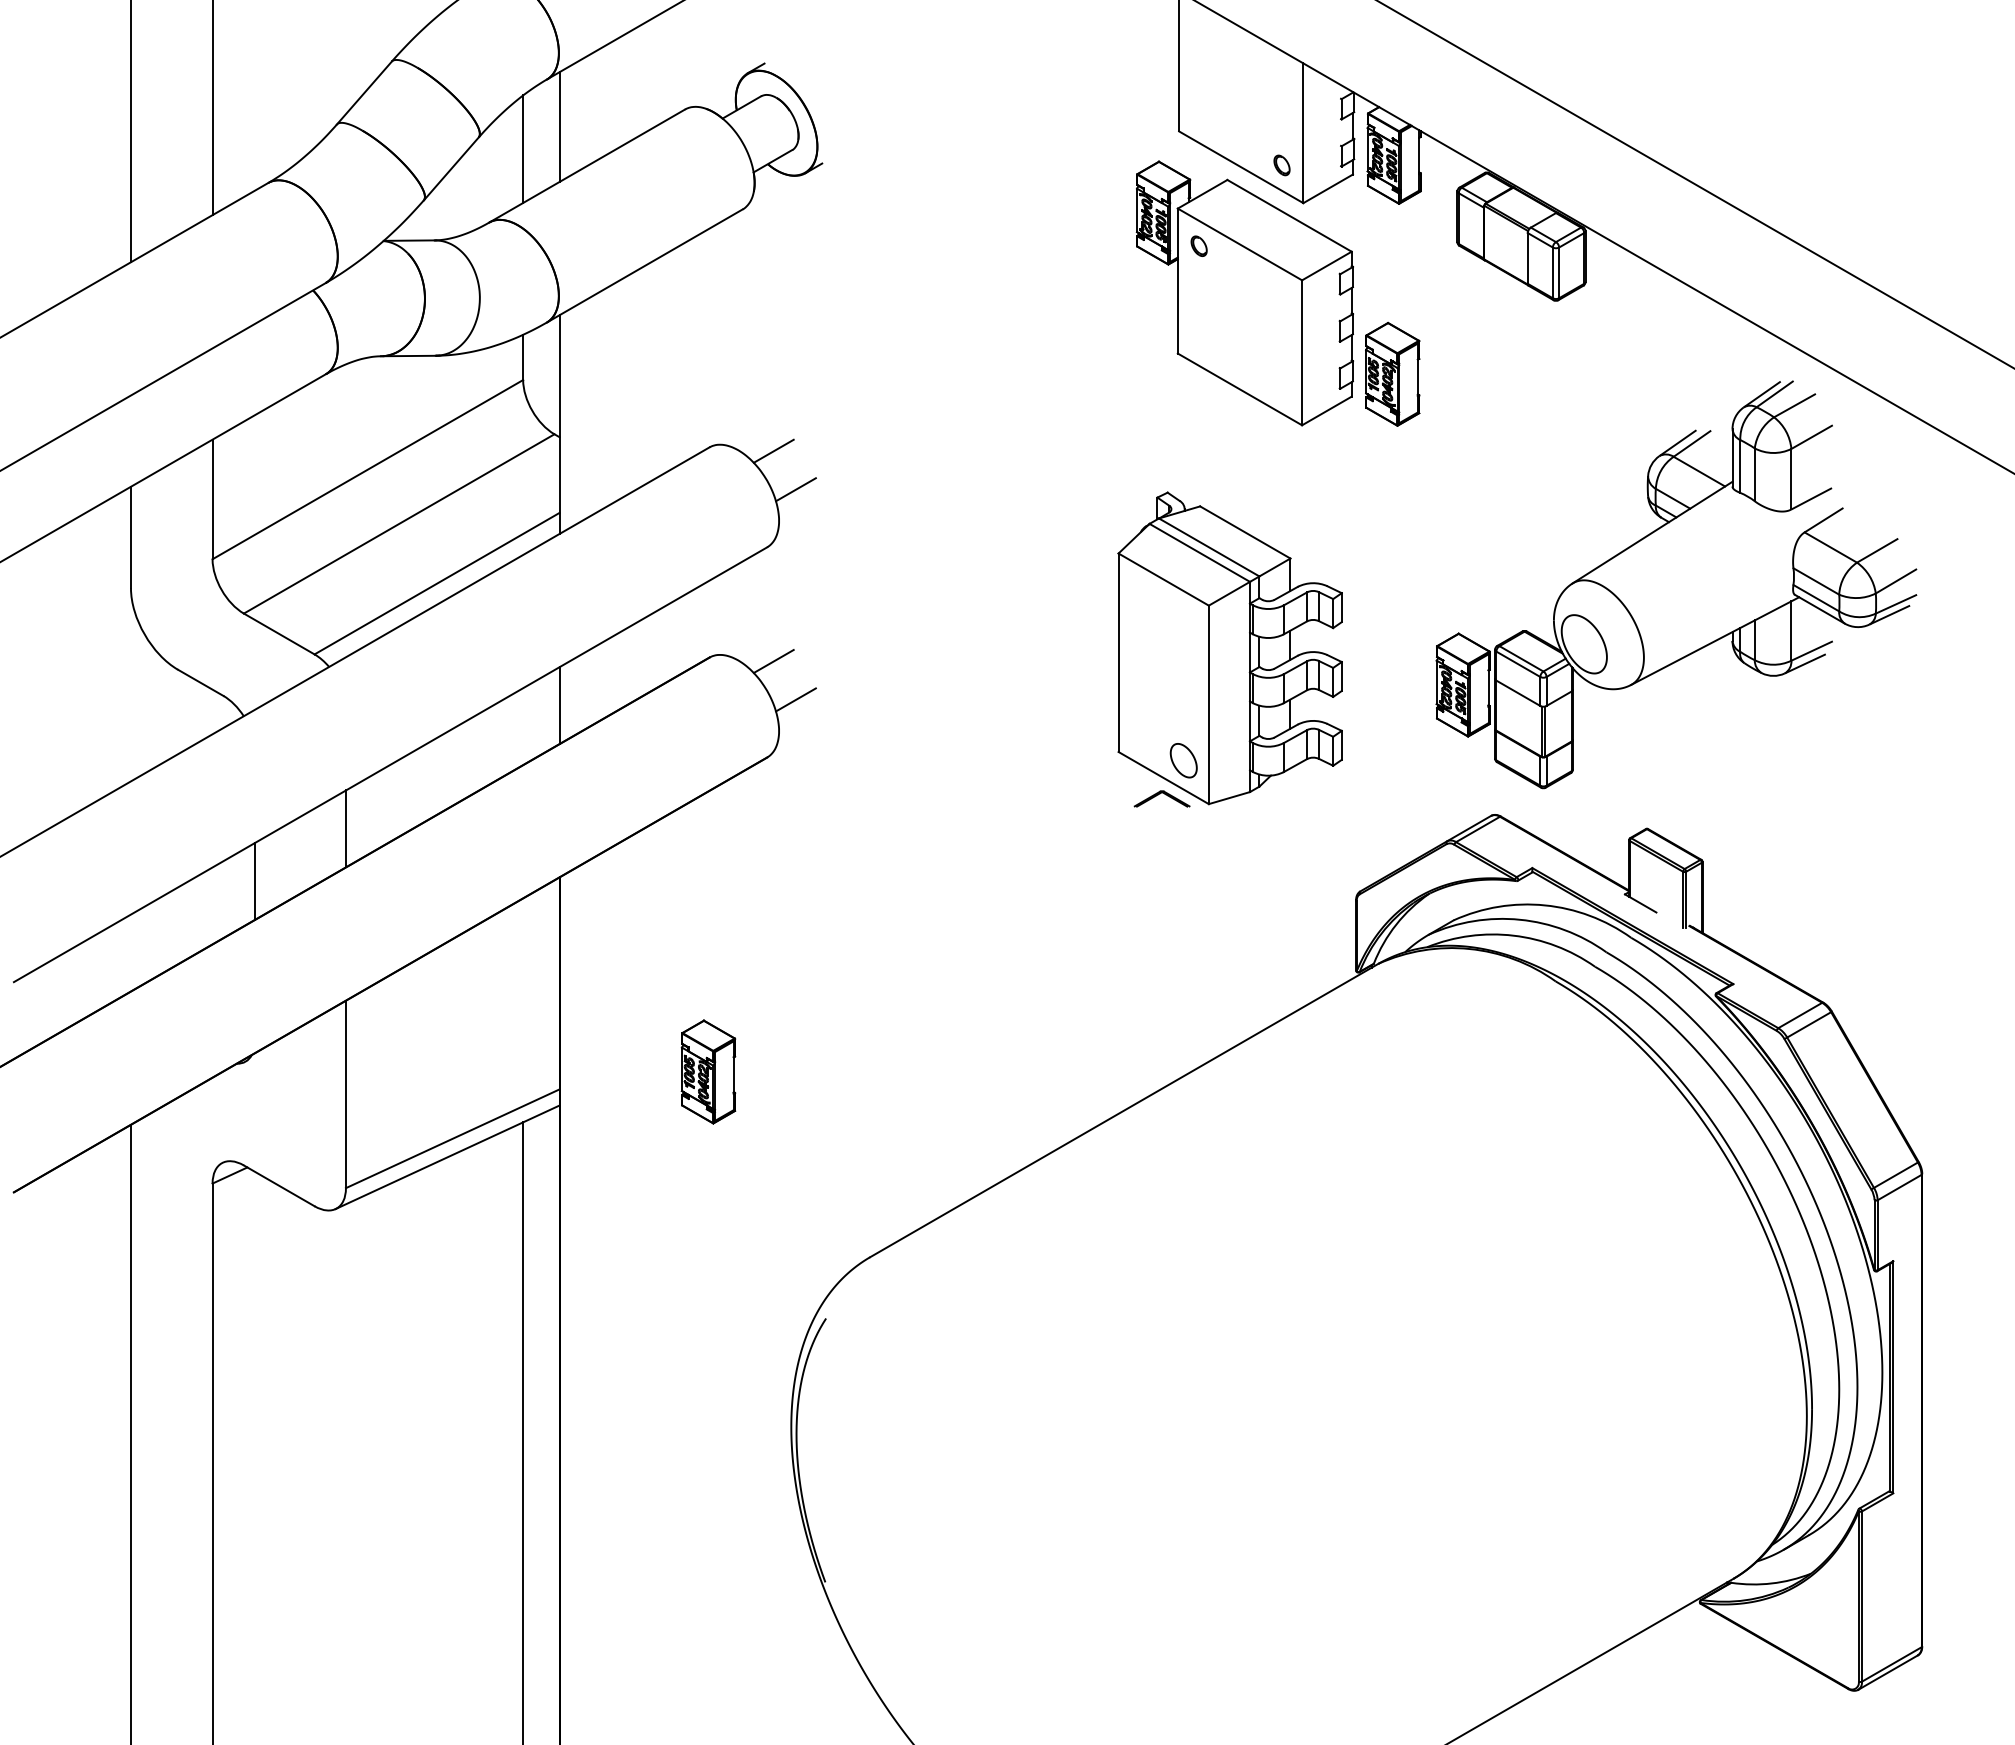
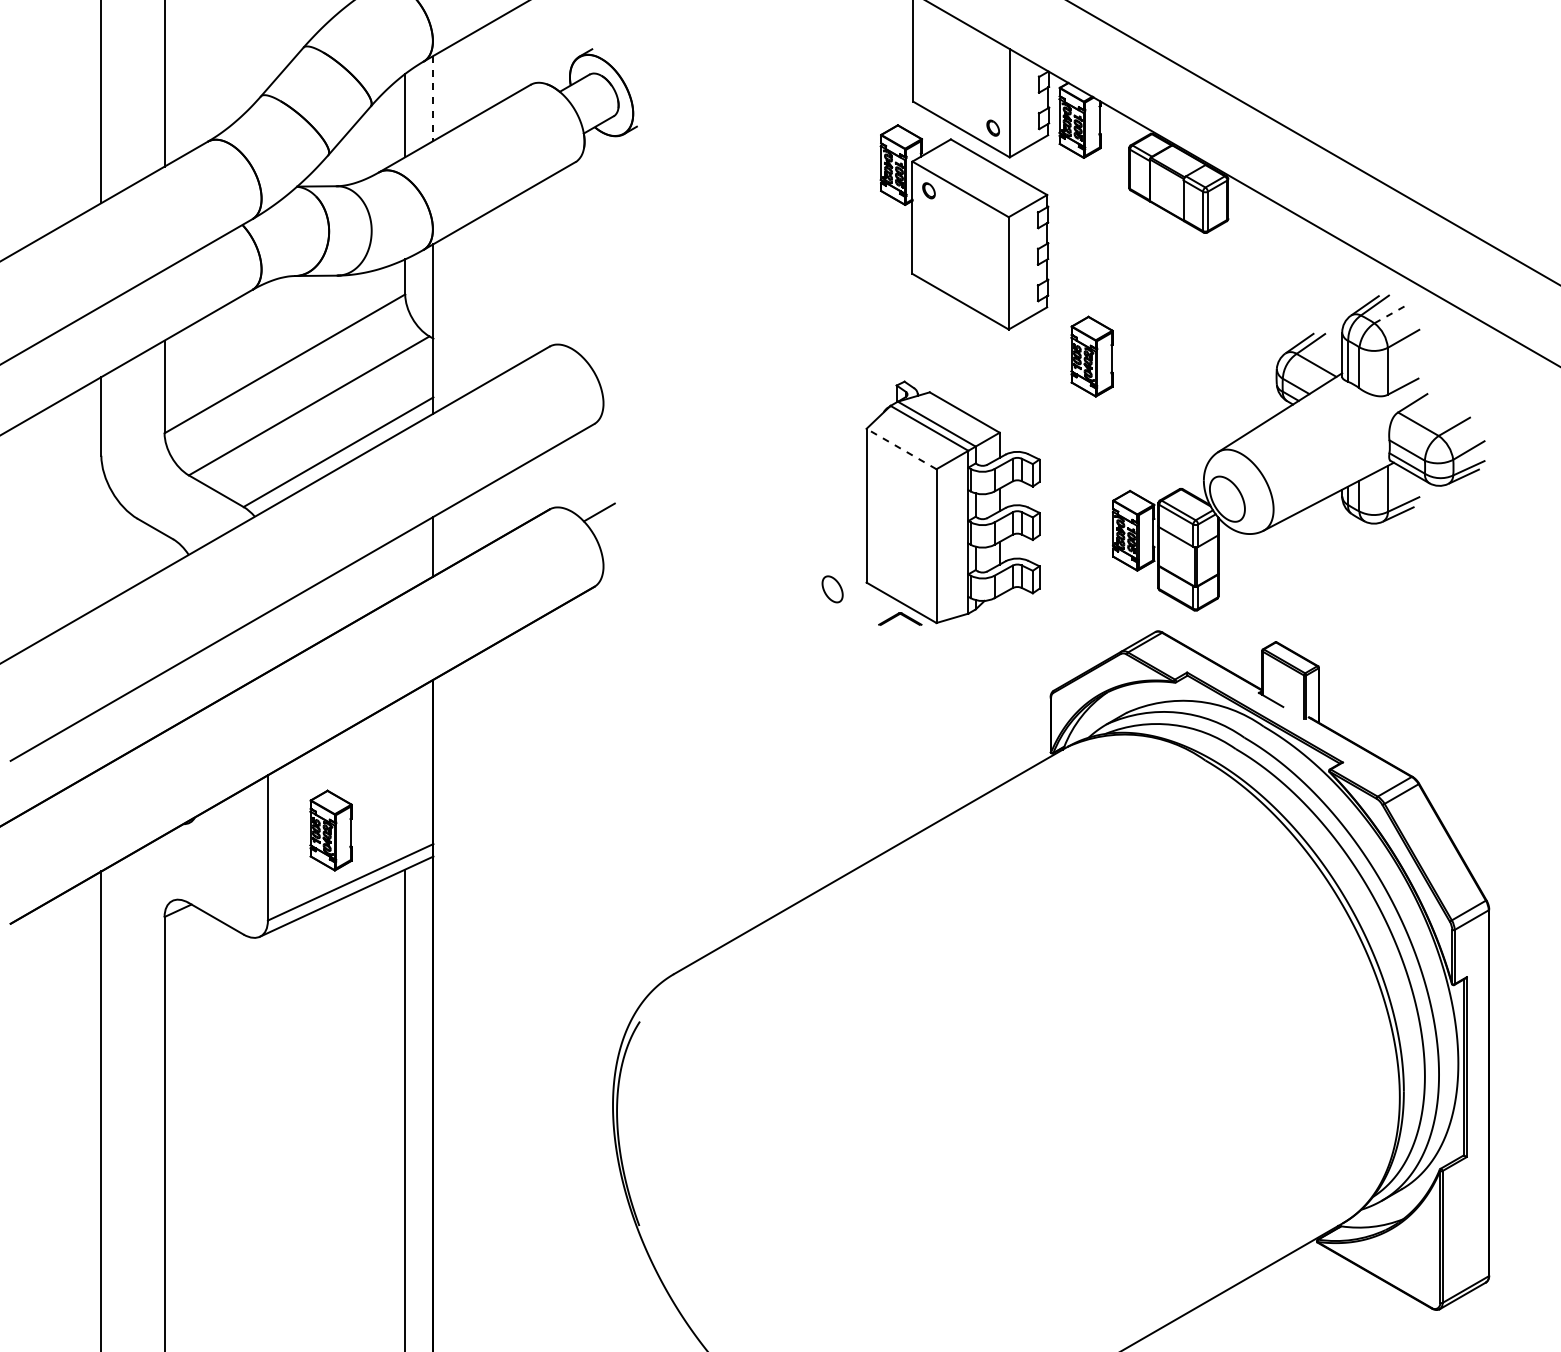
line: (559, 127) -> (433, 98), solid -> dashed
part: (1392, 373) -> (1091, 356), moved
line: (1795, 405) -> (1391, 314), solid -> dashed
line: (773, 450) -> (599, 349), removed
line: (795, 489) -> (616, 379), removed
line: (1163, 579) -> (901, 448), solid -> dashed
line: (795, 699) -> (616, 541), removed
part: (1183, 760) -> (832, 589), moved
line: (346, 828) -> (268, 641), removed
line: (254, 881) -> (197, 682), removed
part: (708, 1071) -> (331, 830), moved

